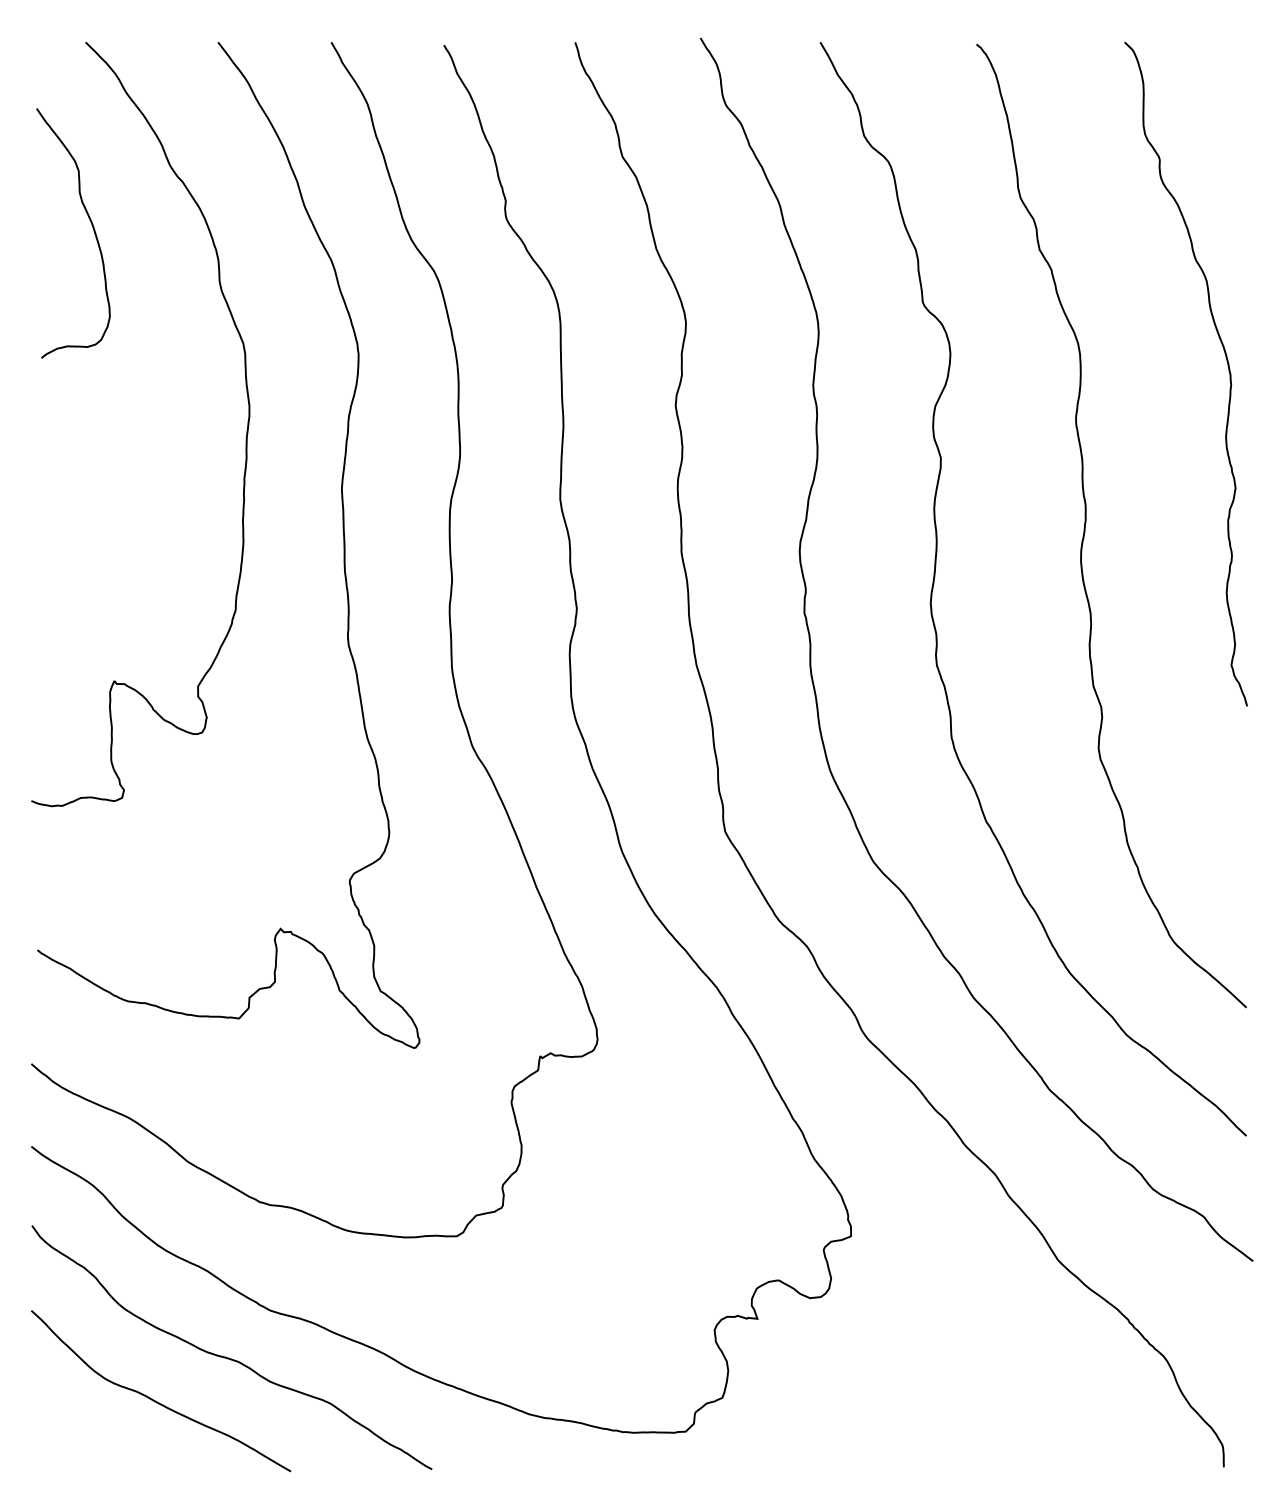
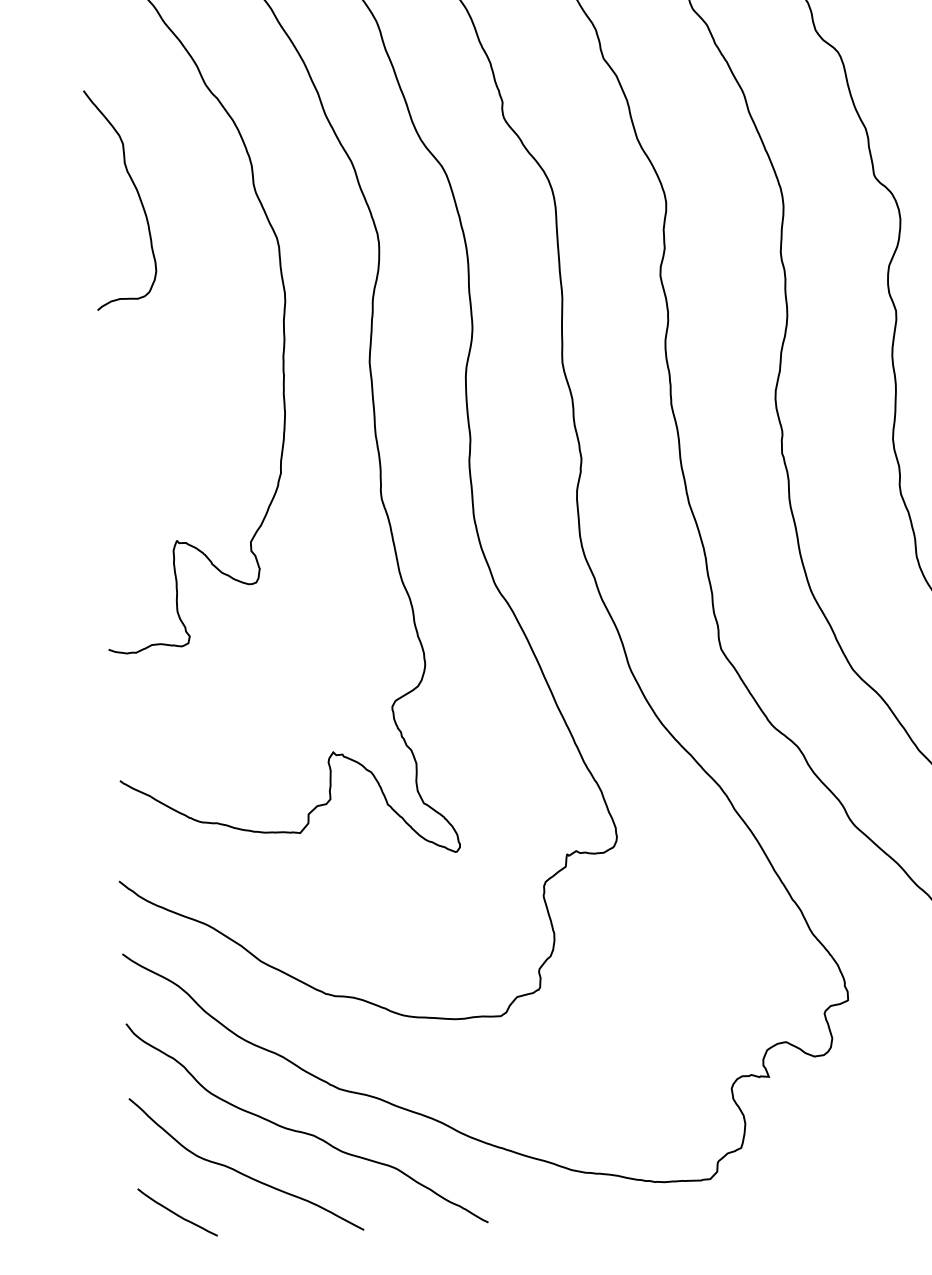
curve: (92, 228) -> (137, 194), moved
curve: (78, 1442) -> (175, 1212), added

